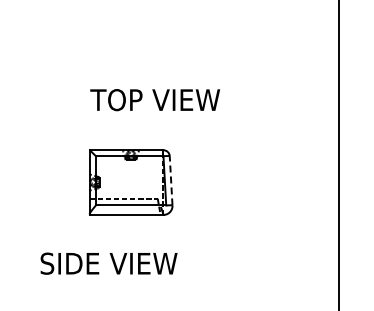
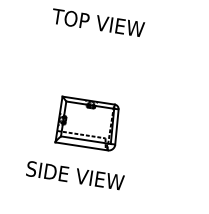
text: (155, 100) -> (98, 23), moved
line: (171, 180) -> (117, 126), dashed -> solid
text: (108, 263) -> (74, 175), moved

